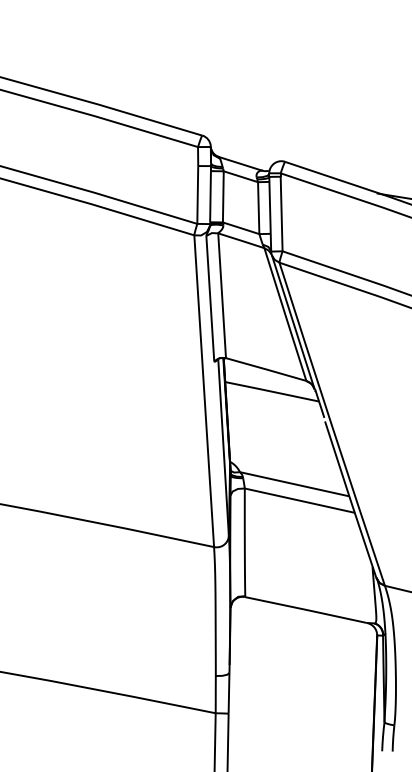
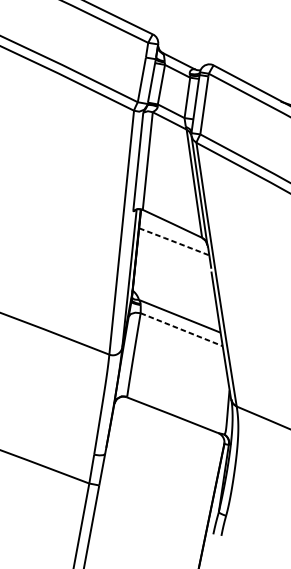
line: (271, 391) -> (173, 241), solid -> dashed
line: (300, 500) -> (182, 329), solid -> dashed

